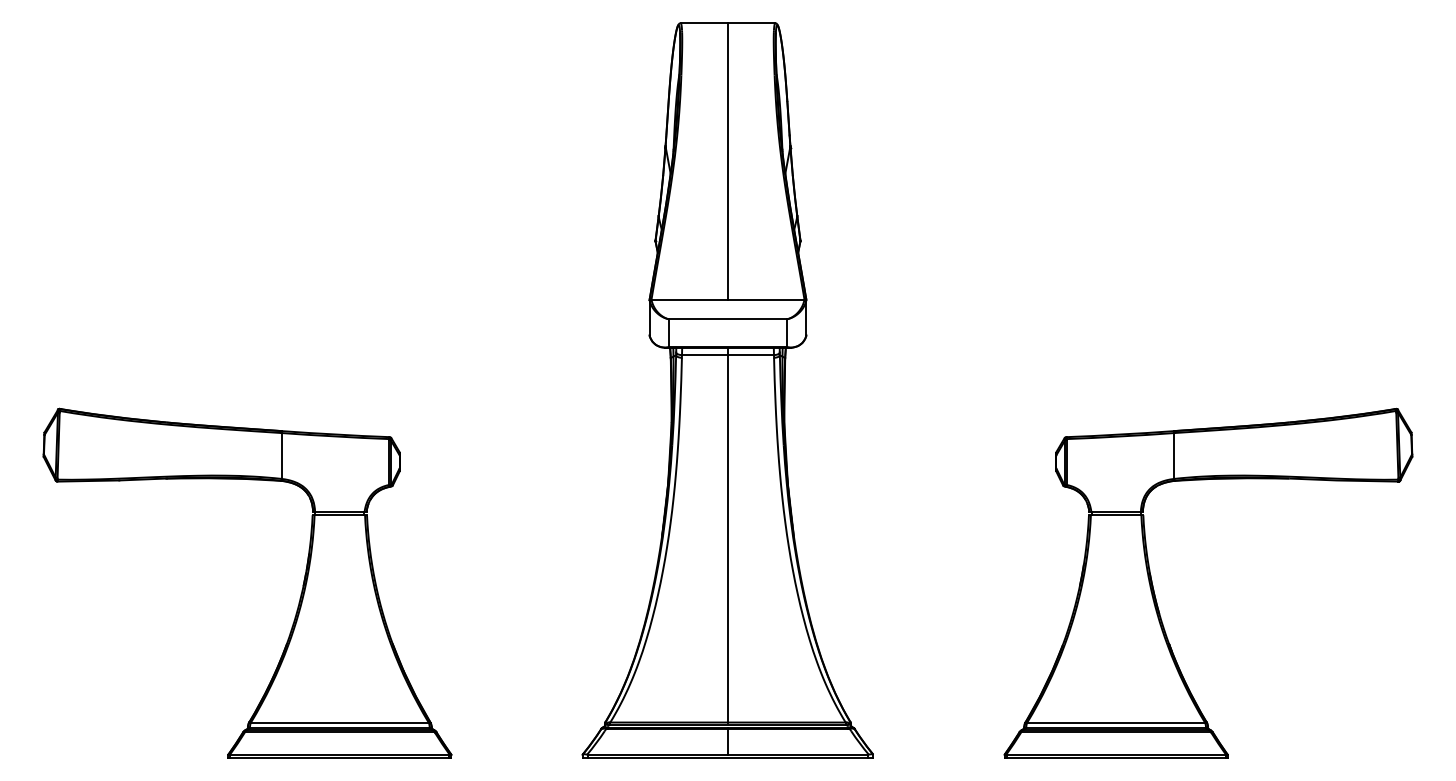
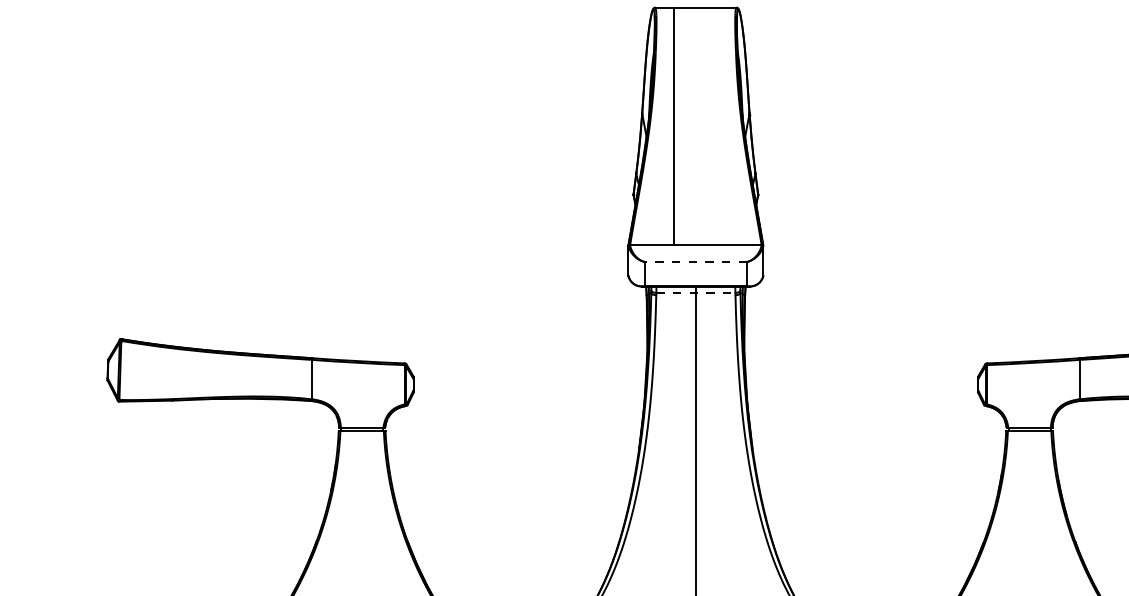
line: (728, 161) -> (674, 126), moved
line: (727, 319) -> (695, 262), solid -> dashed
line: (728, 355) -> (696, 293), solid -> dashed

